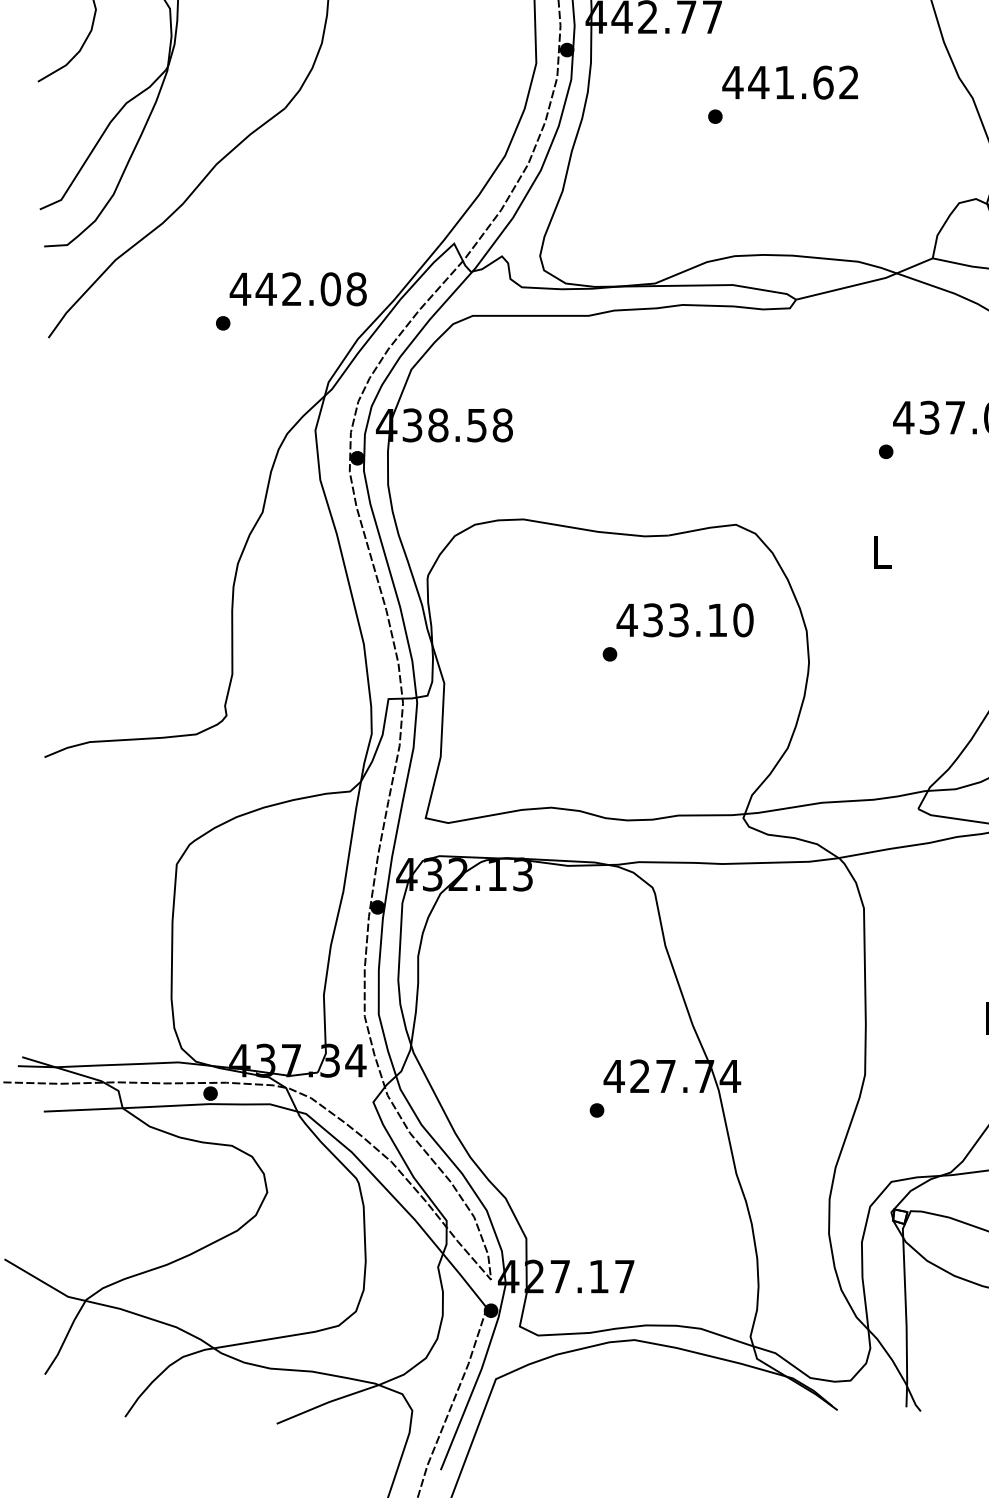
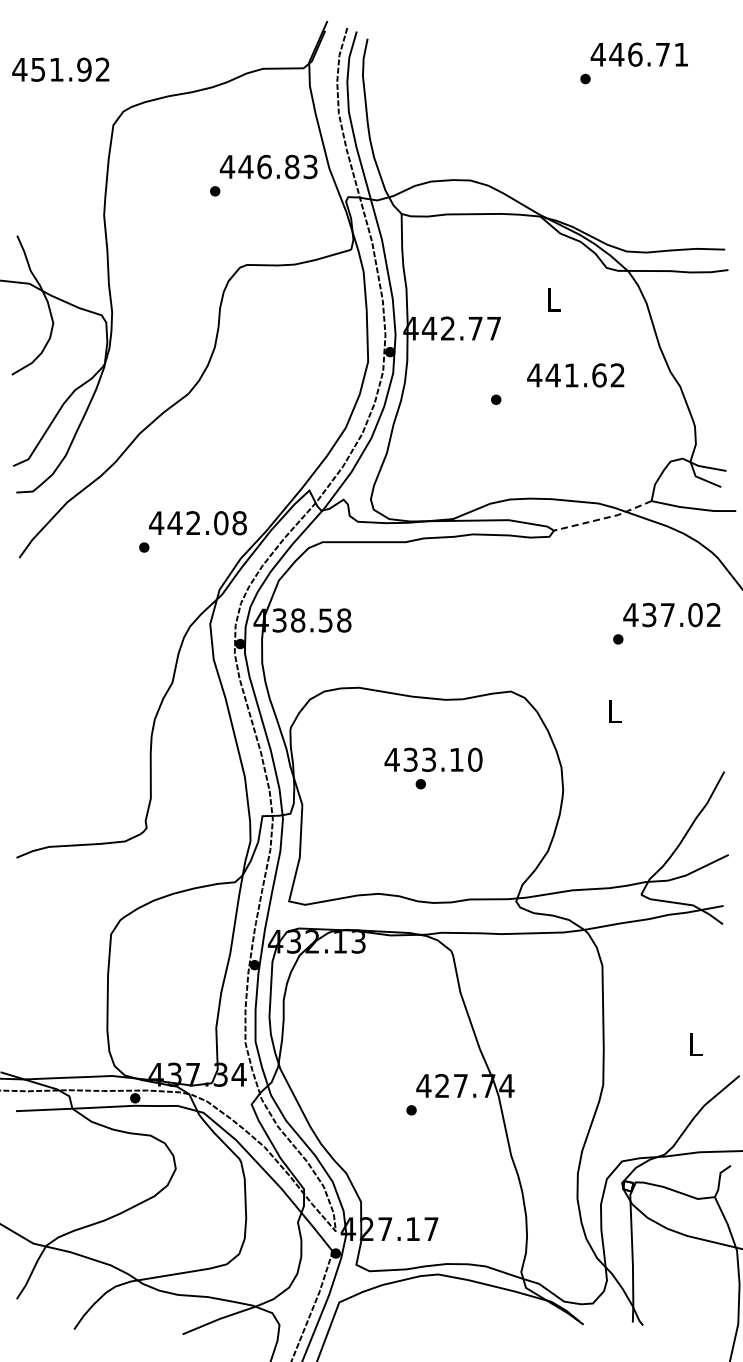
text: (789, 82) -> (575, 375), moved
line: (865, 282) -> (603, 518), solid -> dashed
text: (685, 619) -> (433, 759), moved

